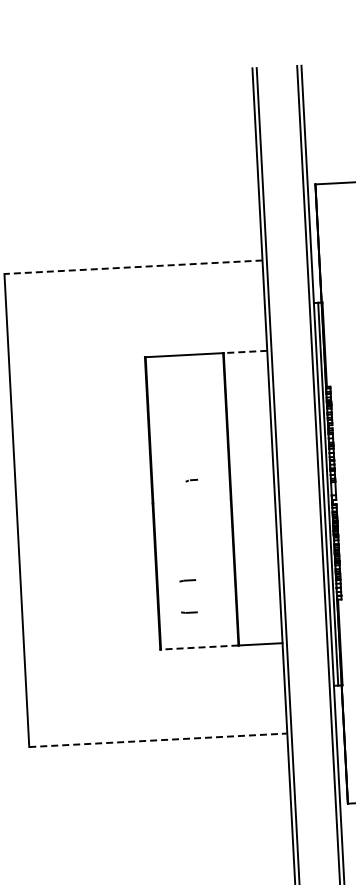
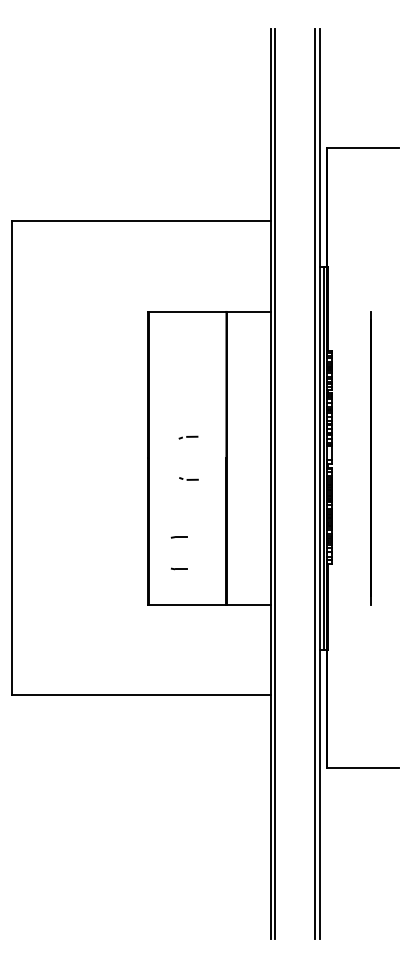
line: (132, 267) -> (140, 221), dashed -> solid
line: (245, 351) -> (248, 311), dashed -> solid
part: (191, 480) -> (188, 437), size x1.67
line: (194, 522) -> (188, 479), added
line: (199, 647) -> (187, 604), dashed -> solid
line: (158, 740) -> (141, 695), dashed -> solid

